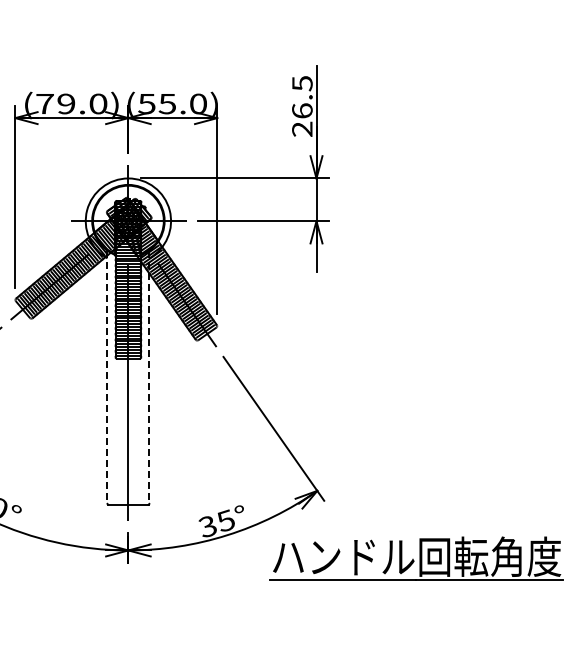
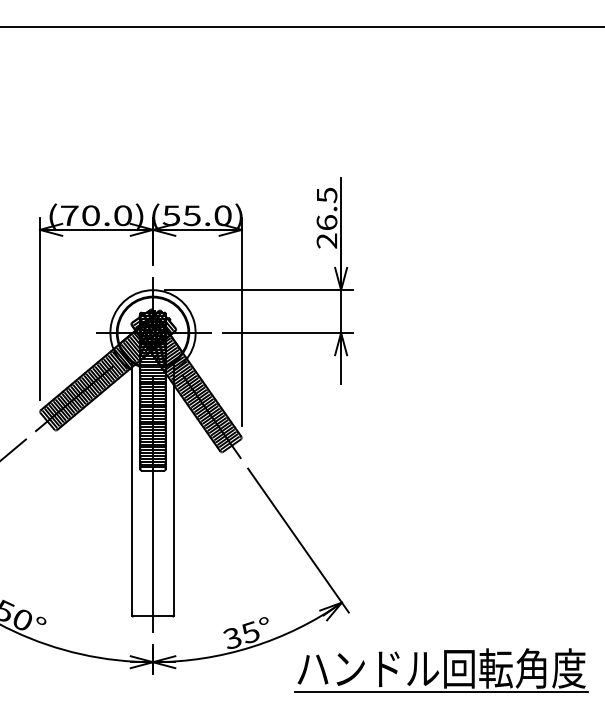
text: (65, 103) -> (90, 215), (79.0) -> (70.0)
line: (107, 377) -> (132, 489), dashed -> solid
line: (148, 377) -> (173, 489), dashed -> solid

